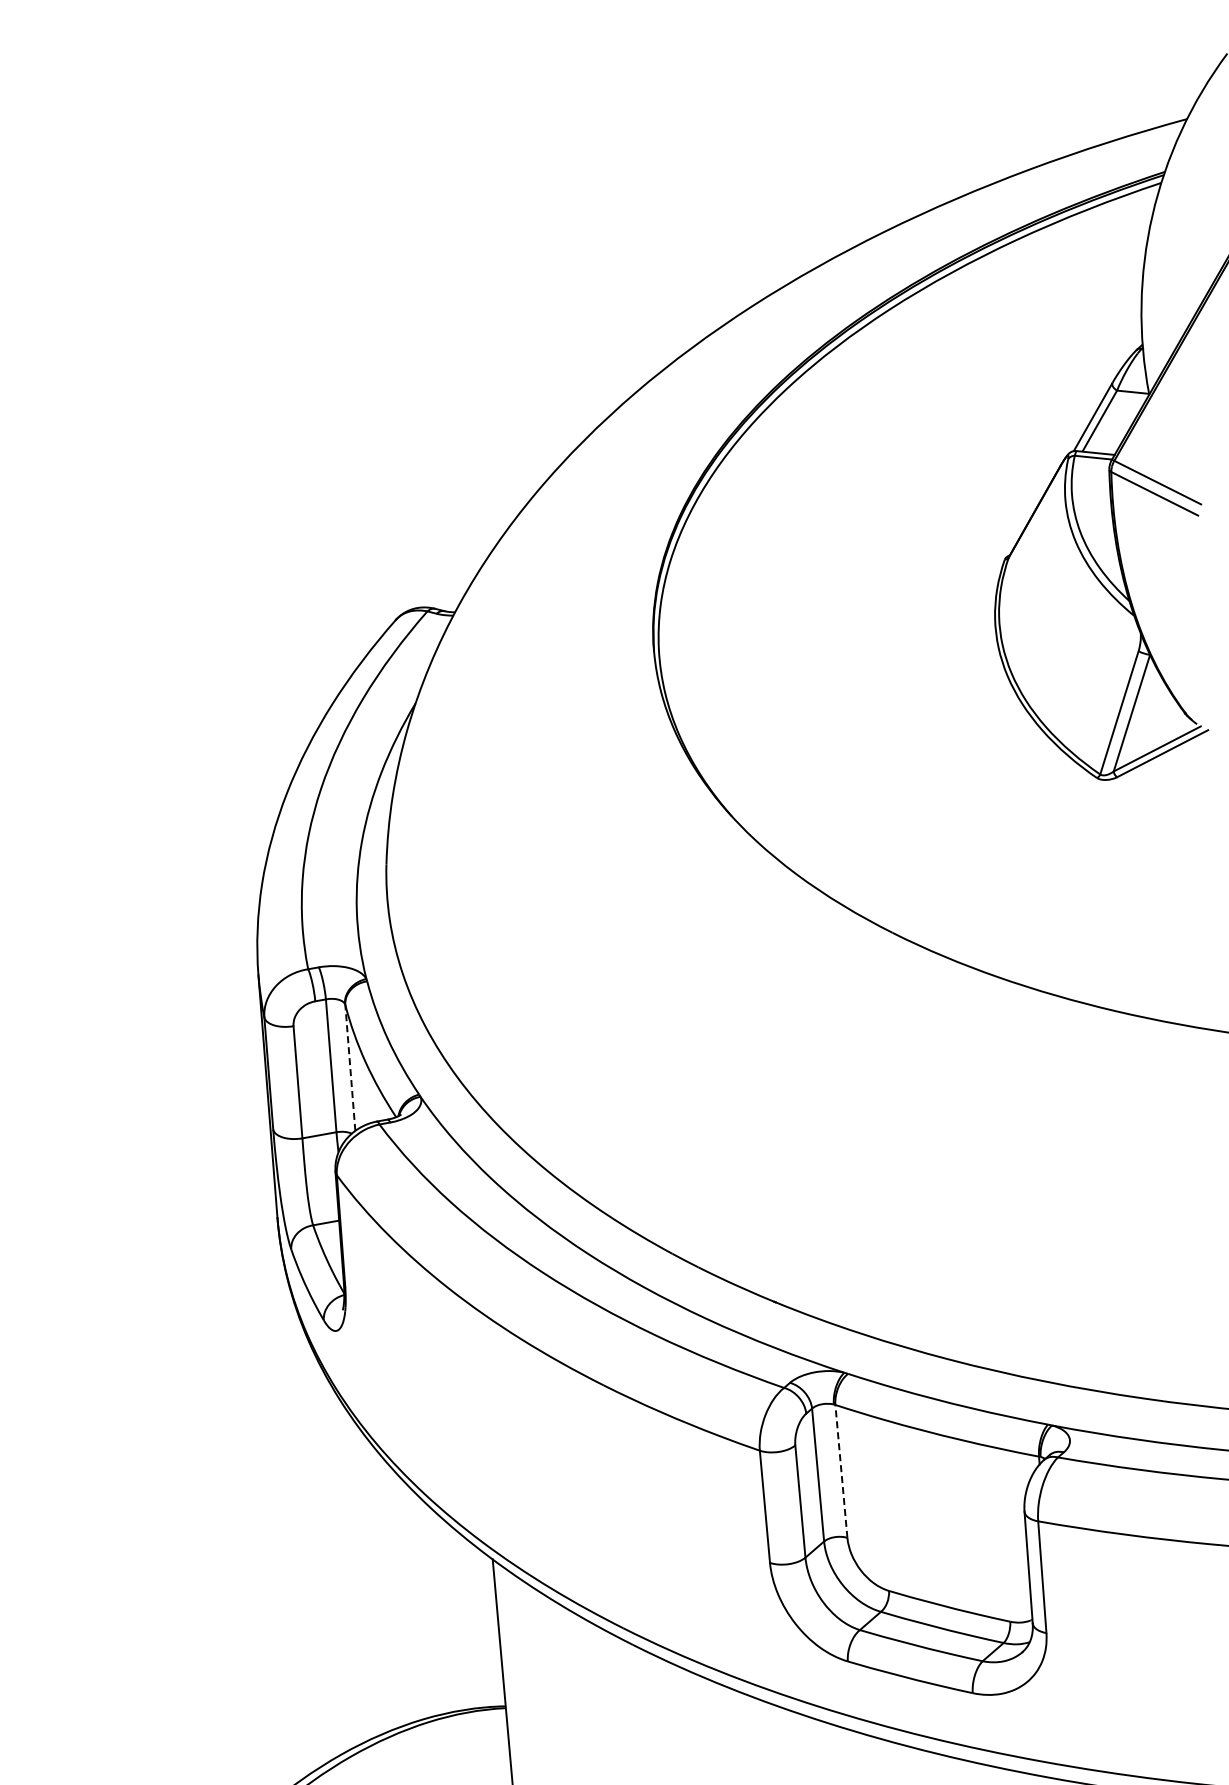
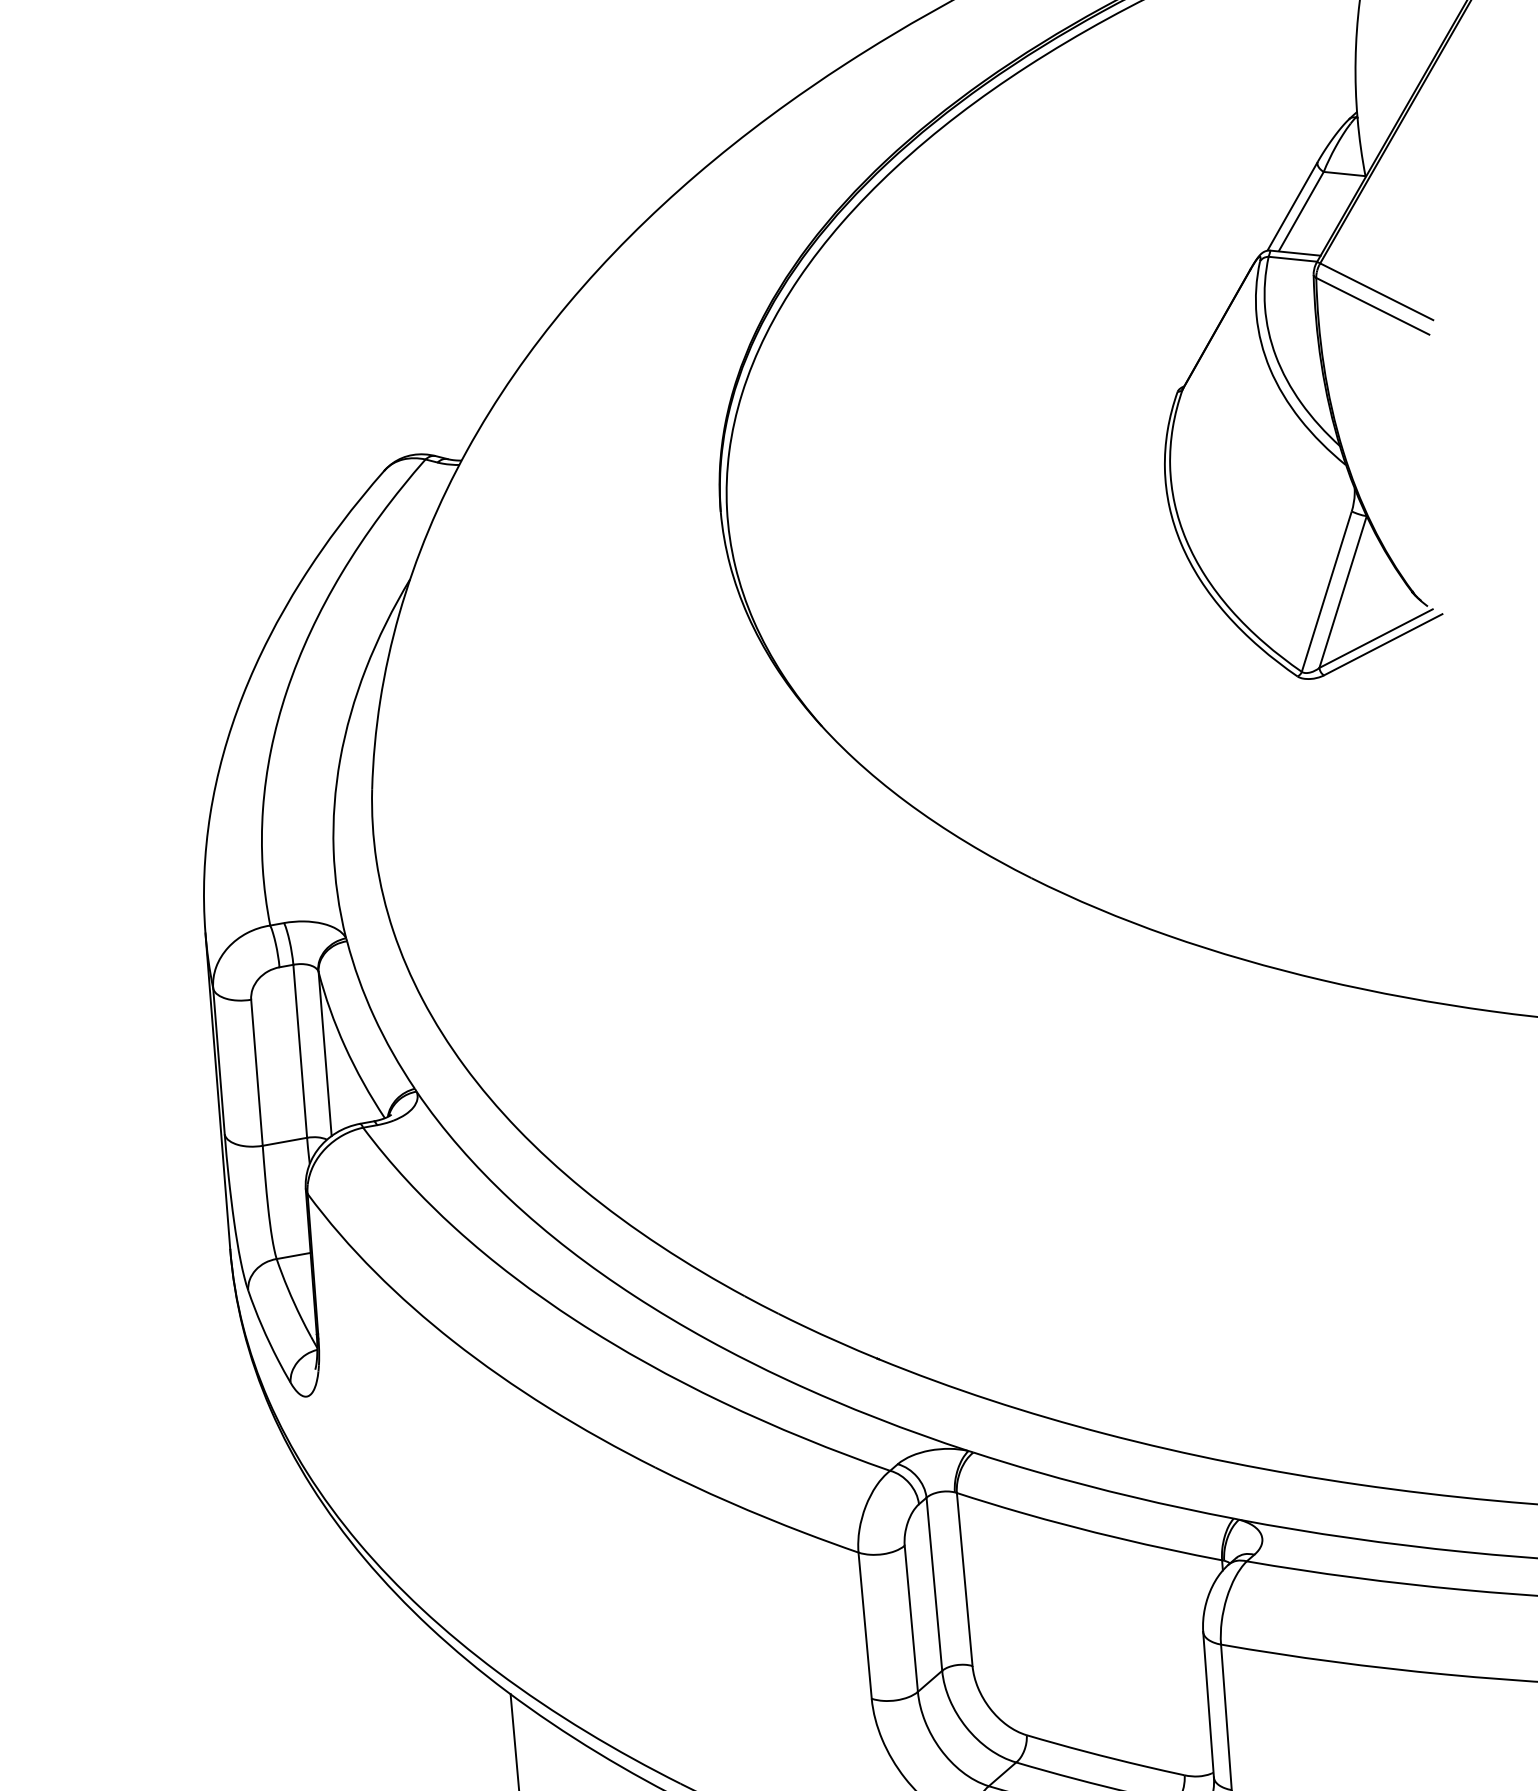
line: (350, 1067) -> (325, 1053), dashed -> solid
line: (841, 1471) -> (964, 1579), dashed -> solid

